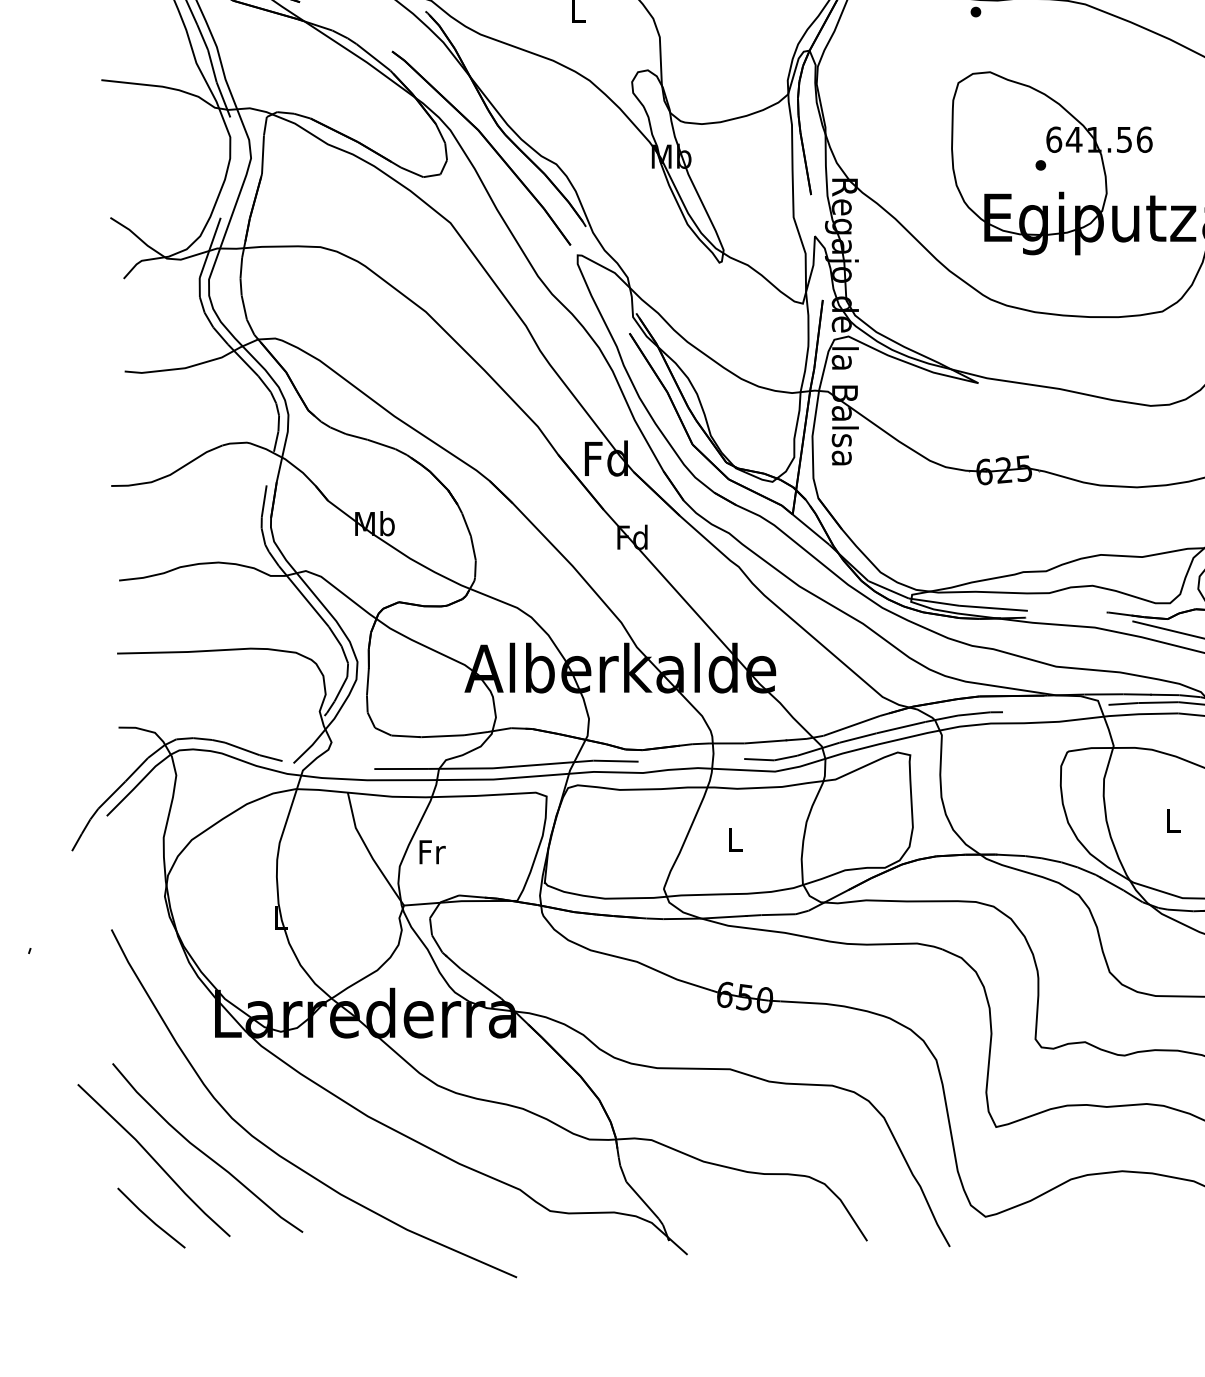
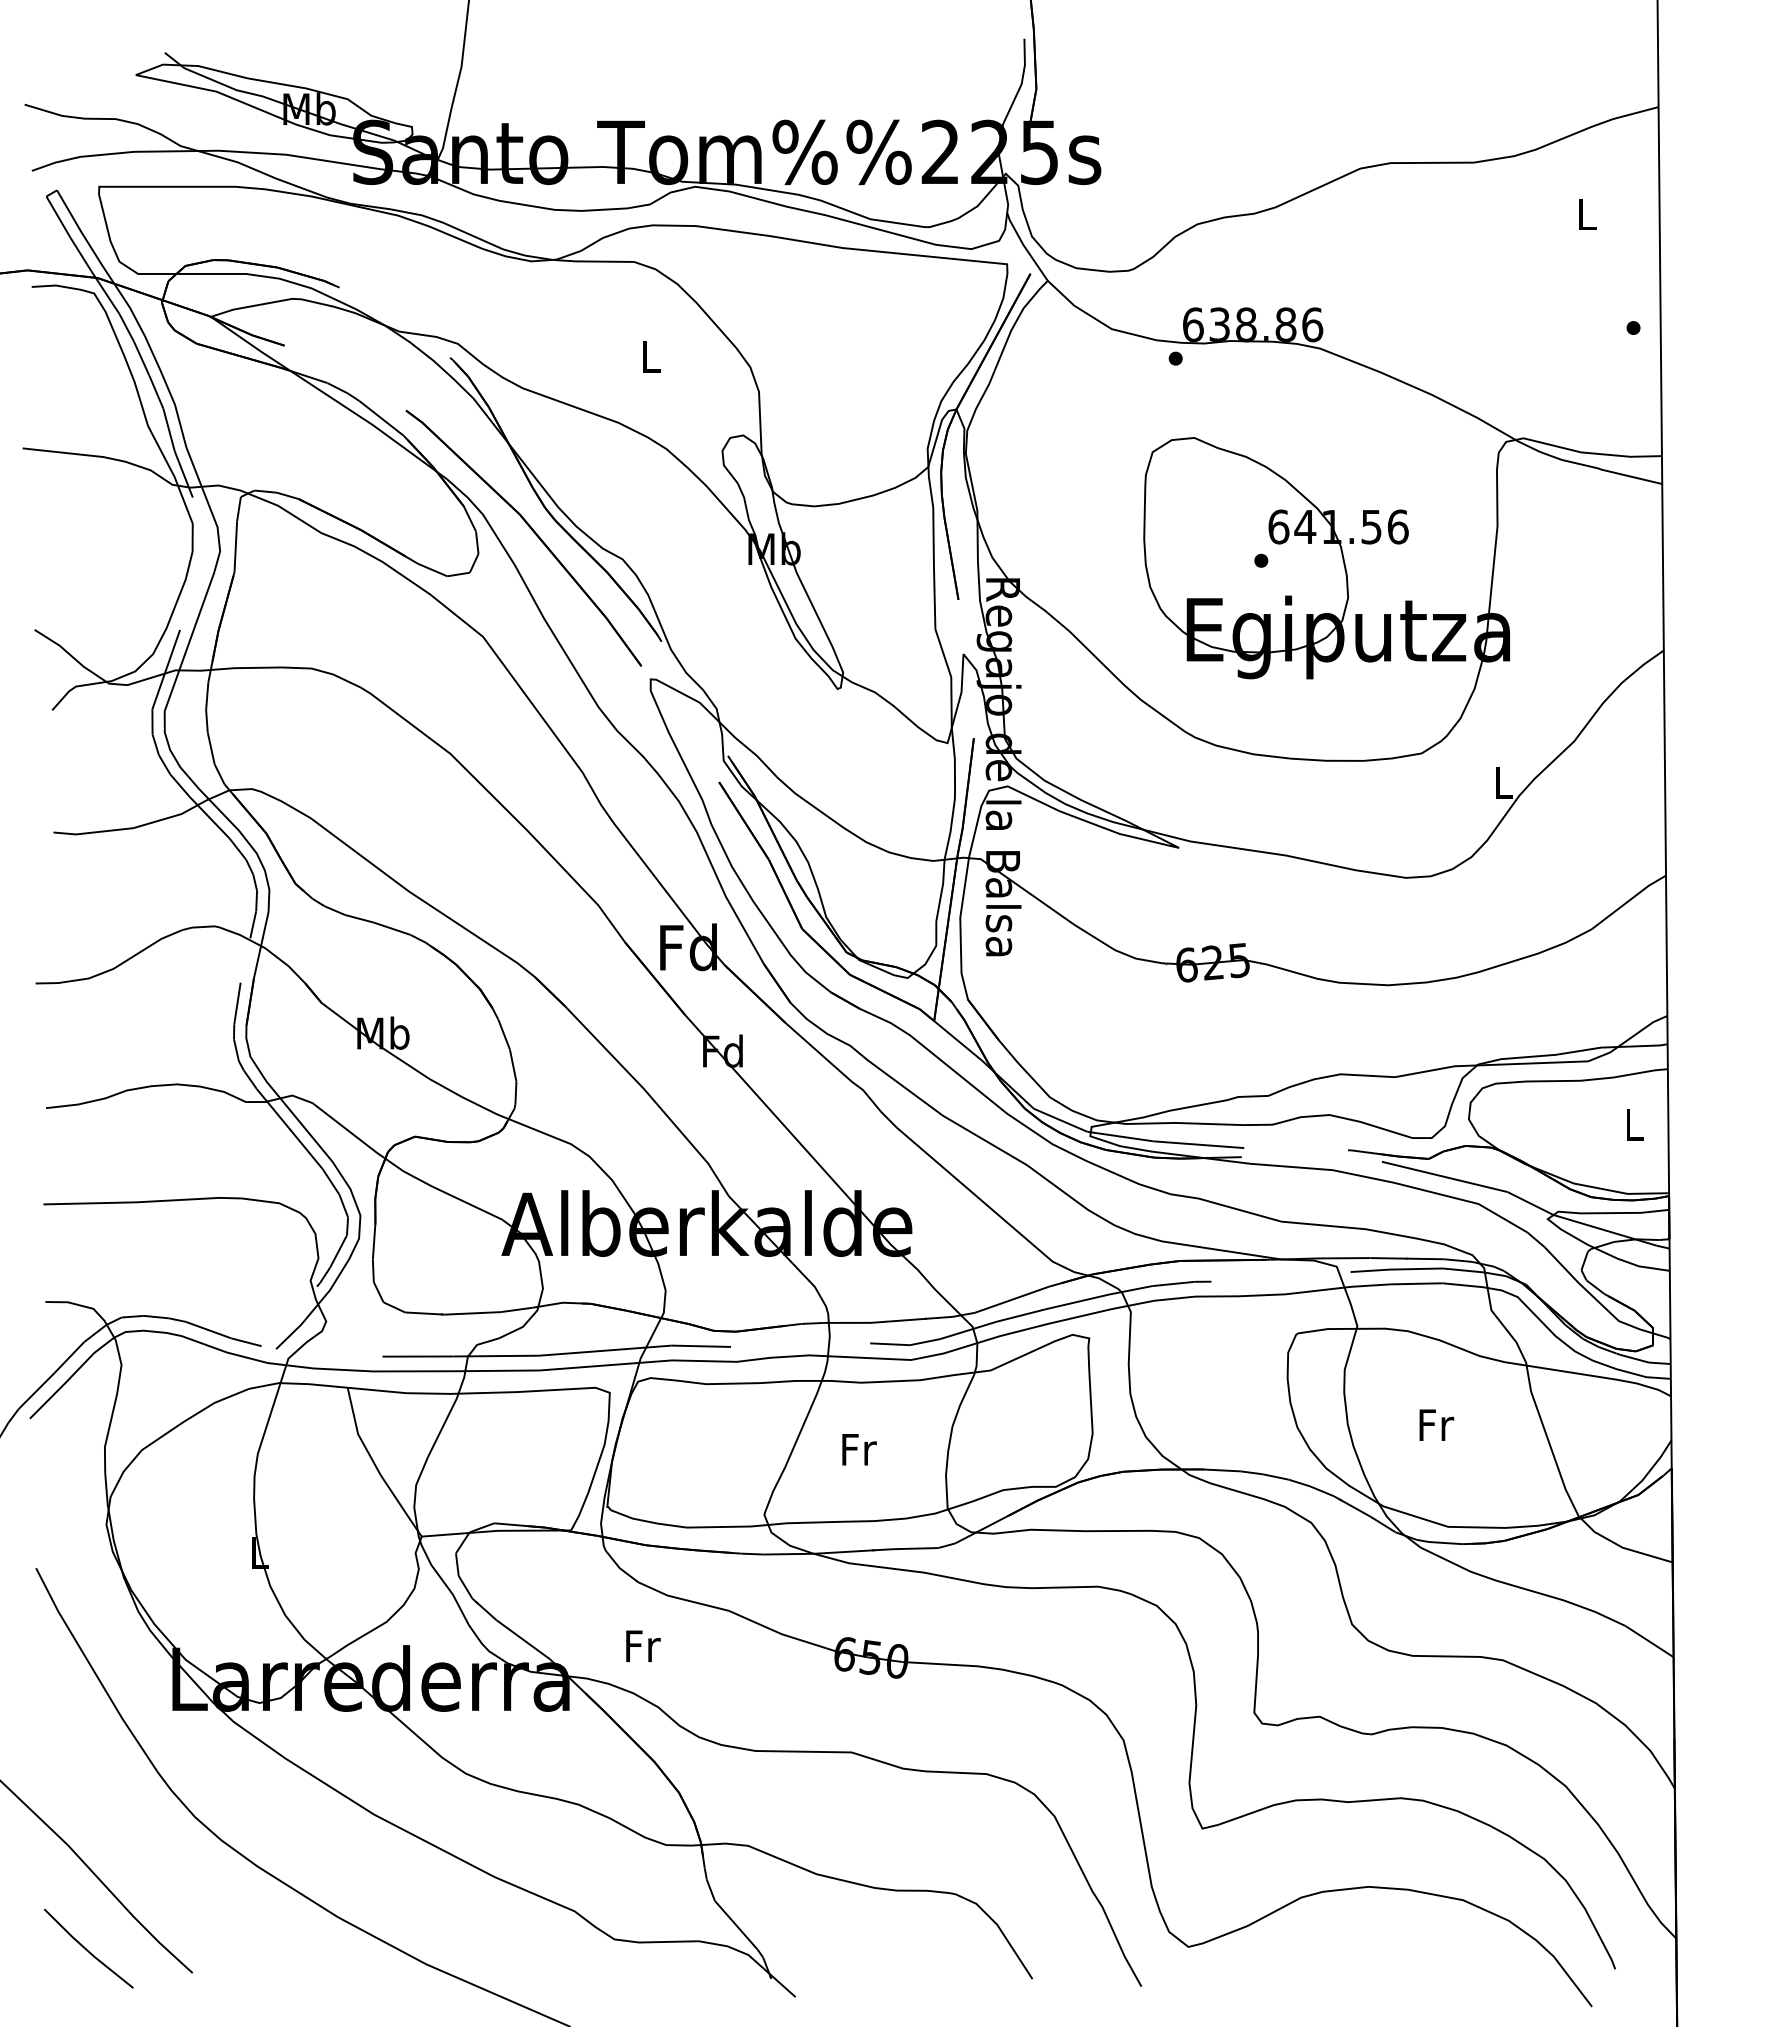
text: (1173, 820) -> (1436, 1424), L -> Fr
text: (736, 839) -> (859, 1449), L -> Fr
text: (432, 851) -> (643, 1645), moved
curve: (203, 1151) -> (157, 1861), removed

